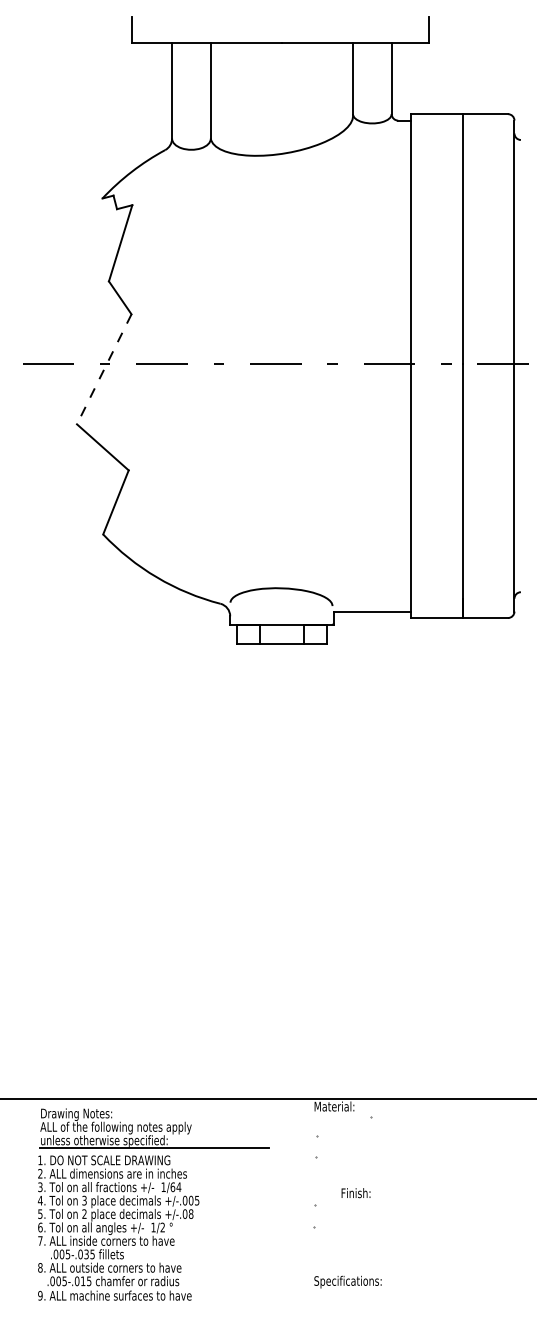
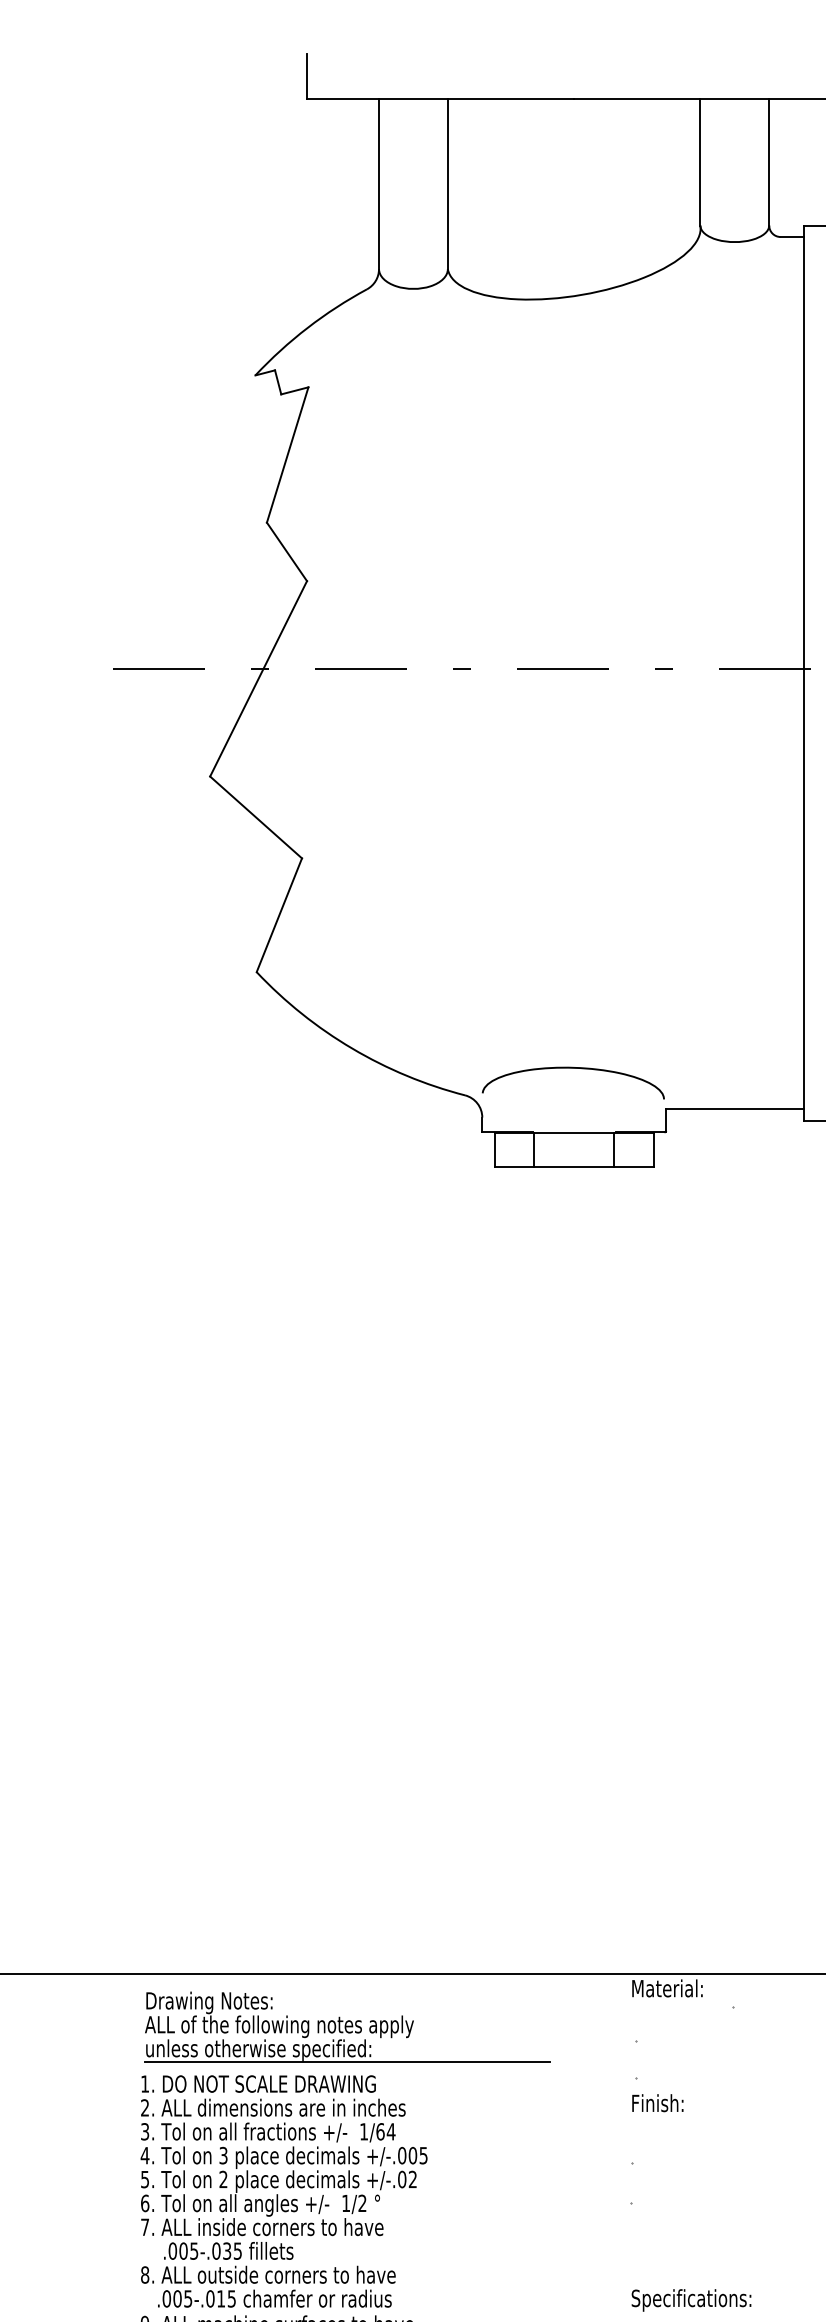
line: (104, 369) -> (258, 679), dashed -> solid
text: (355, 1193) -> (656, 2103), moved
text: (190, 1213) -> (411, 2178), +/-.08 -> +/-.02

